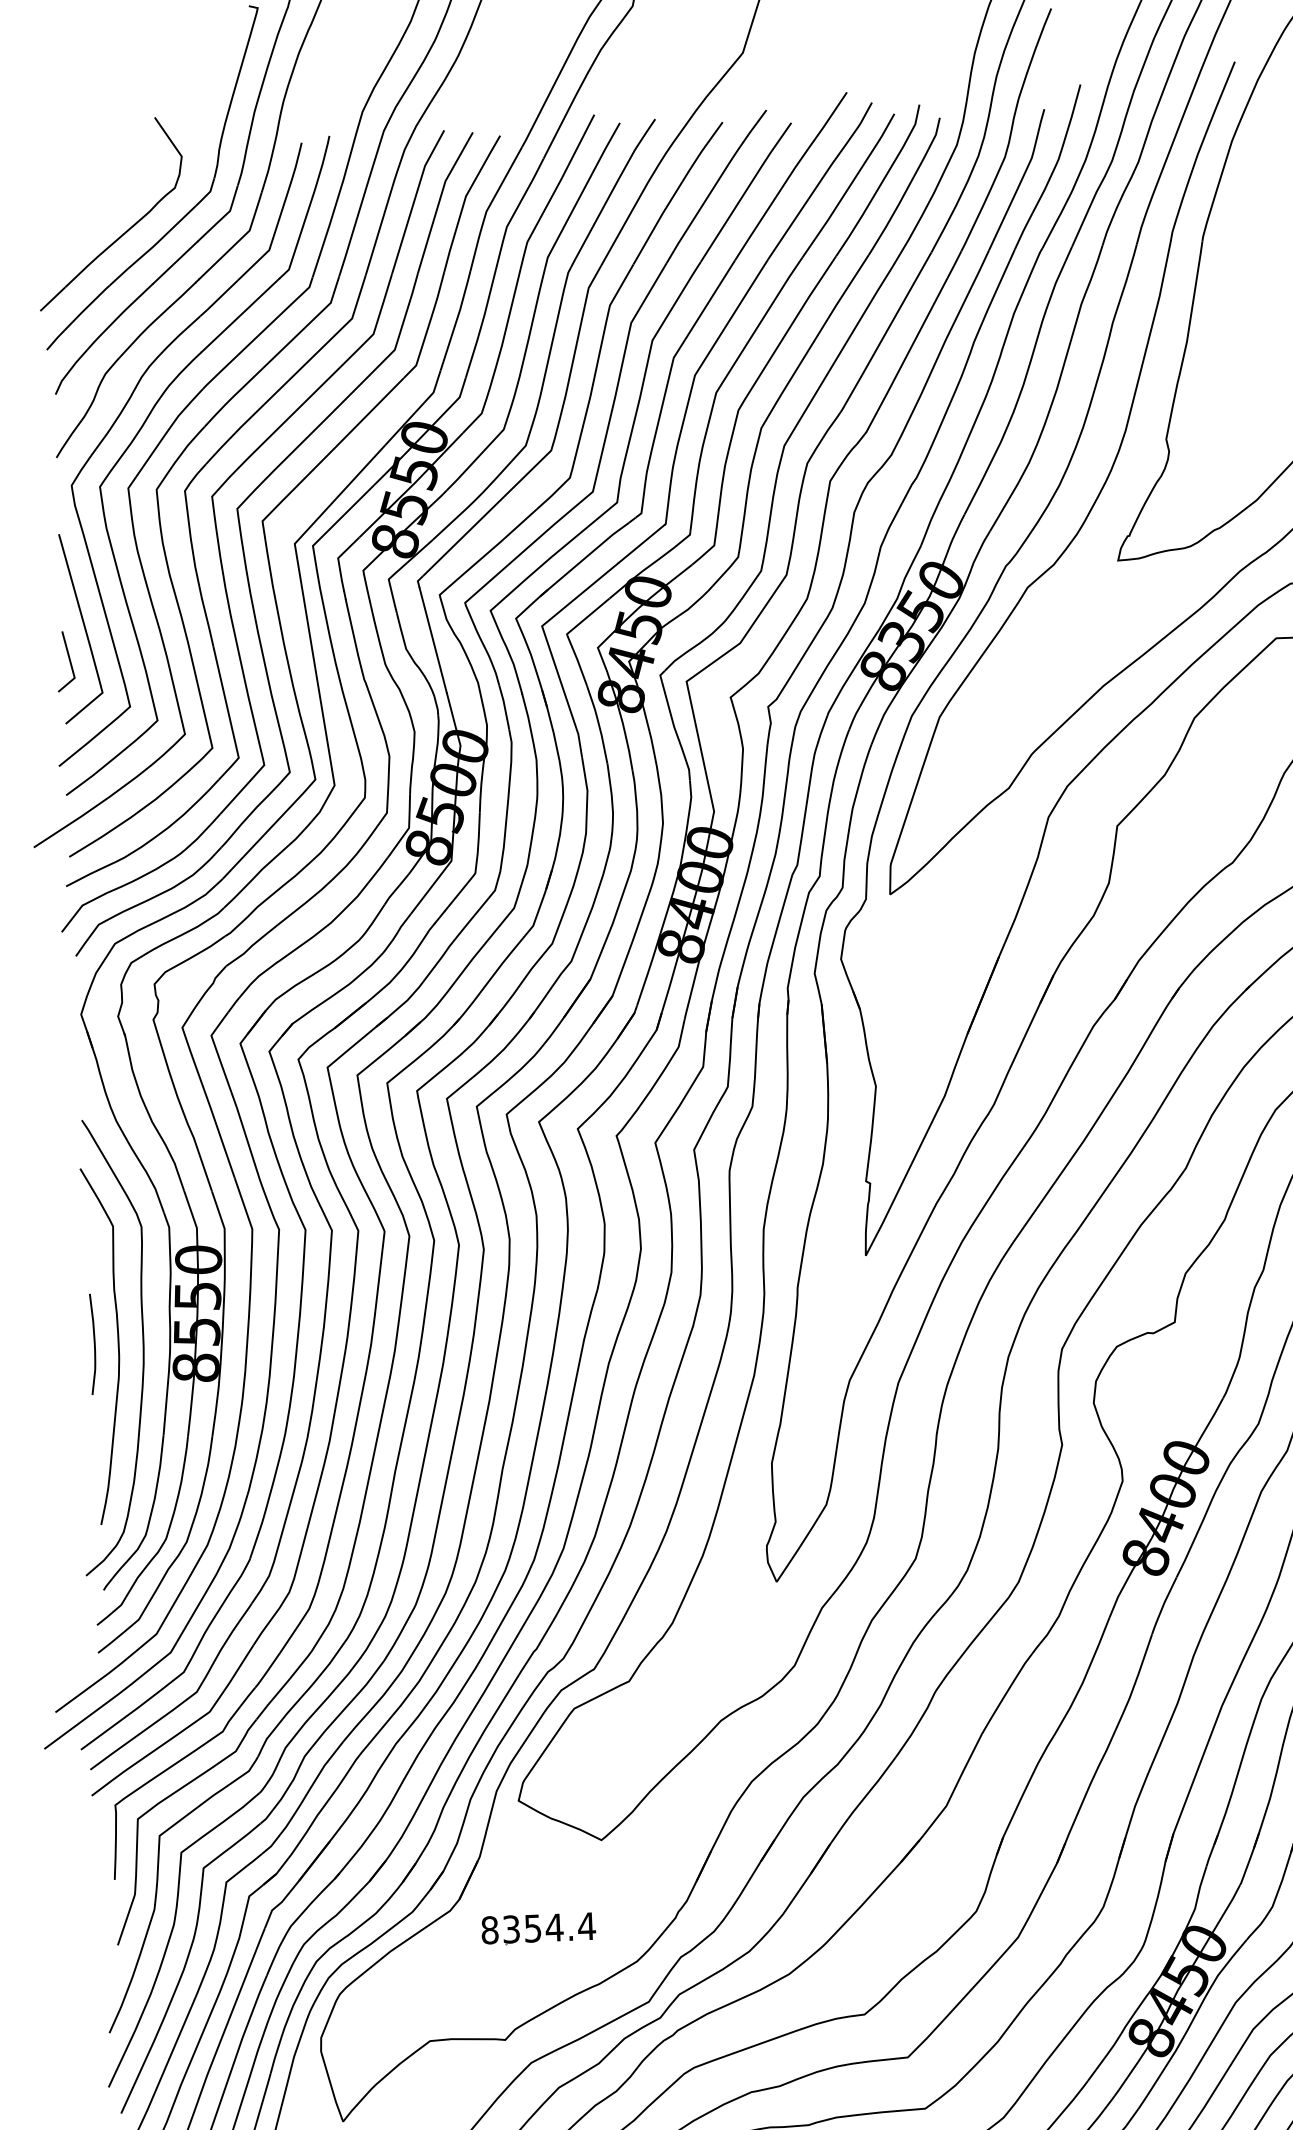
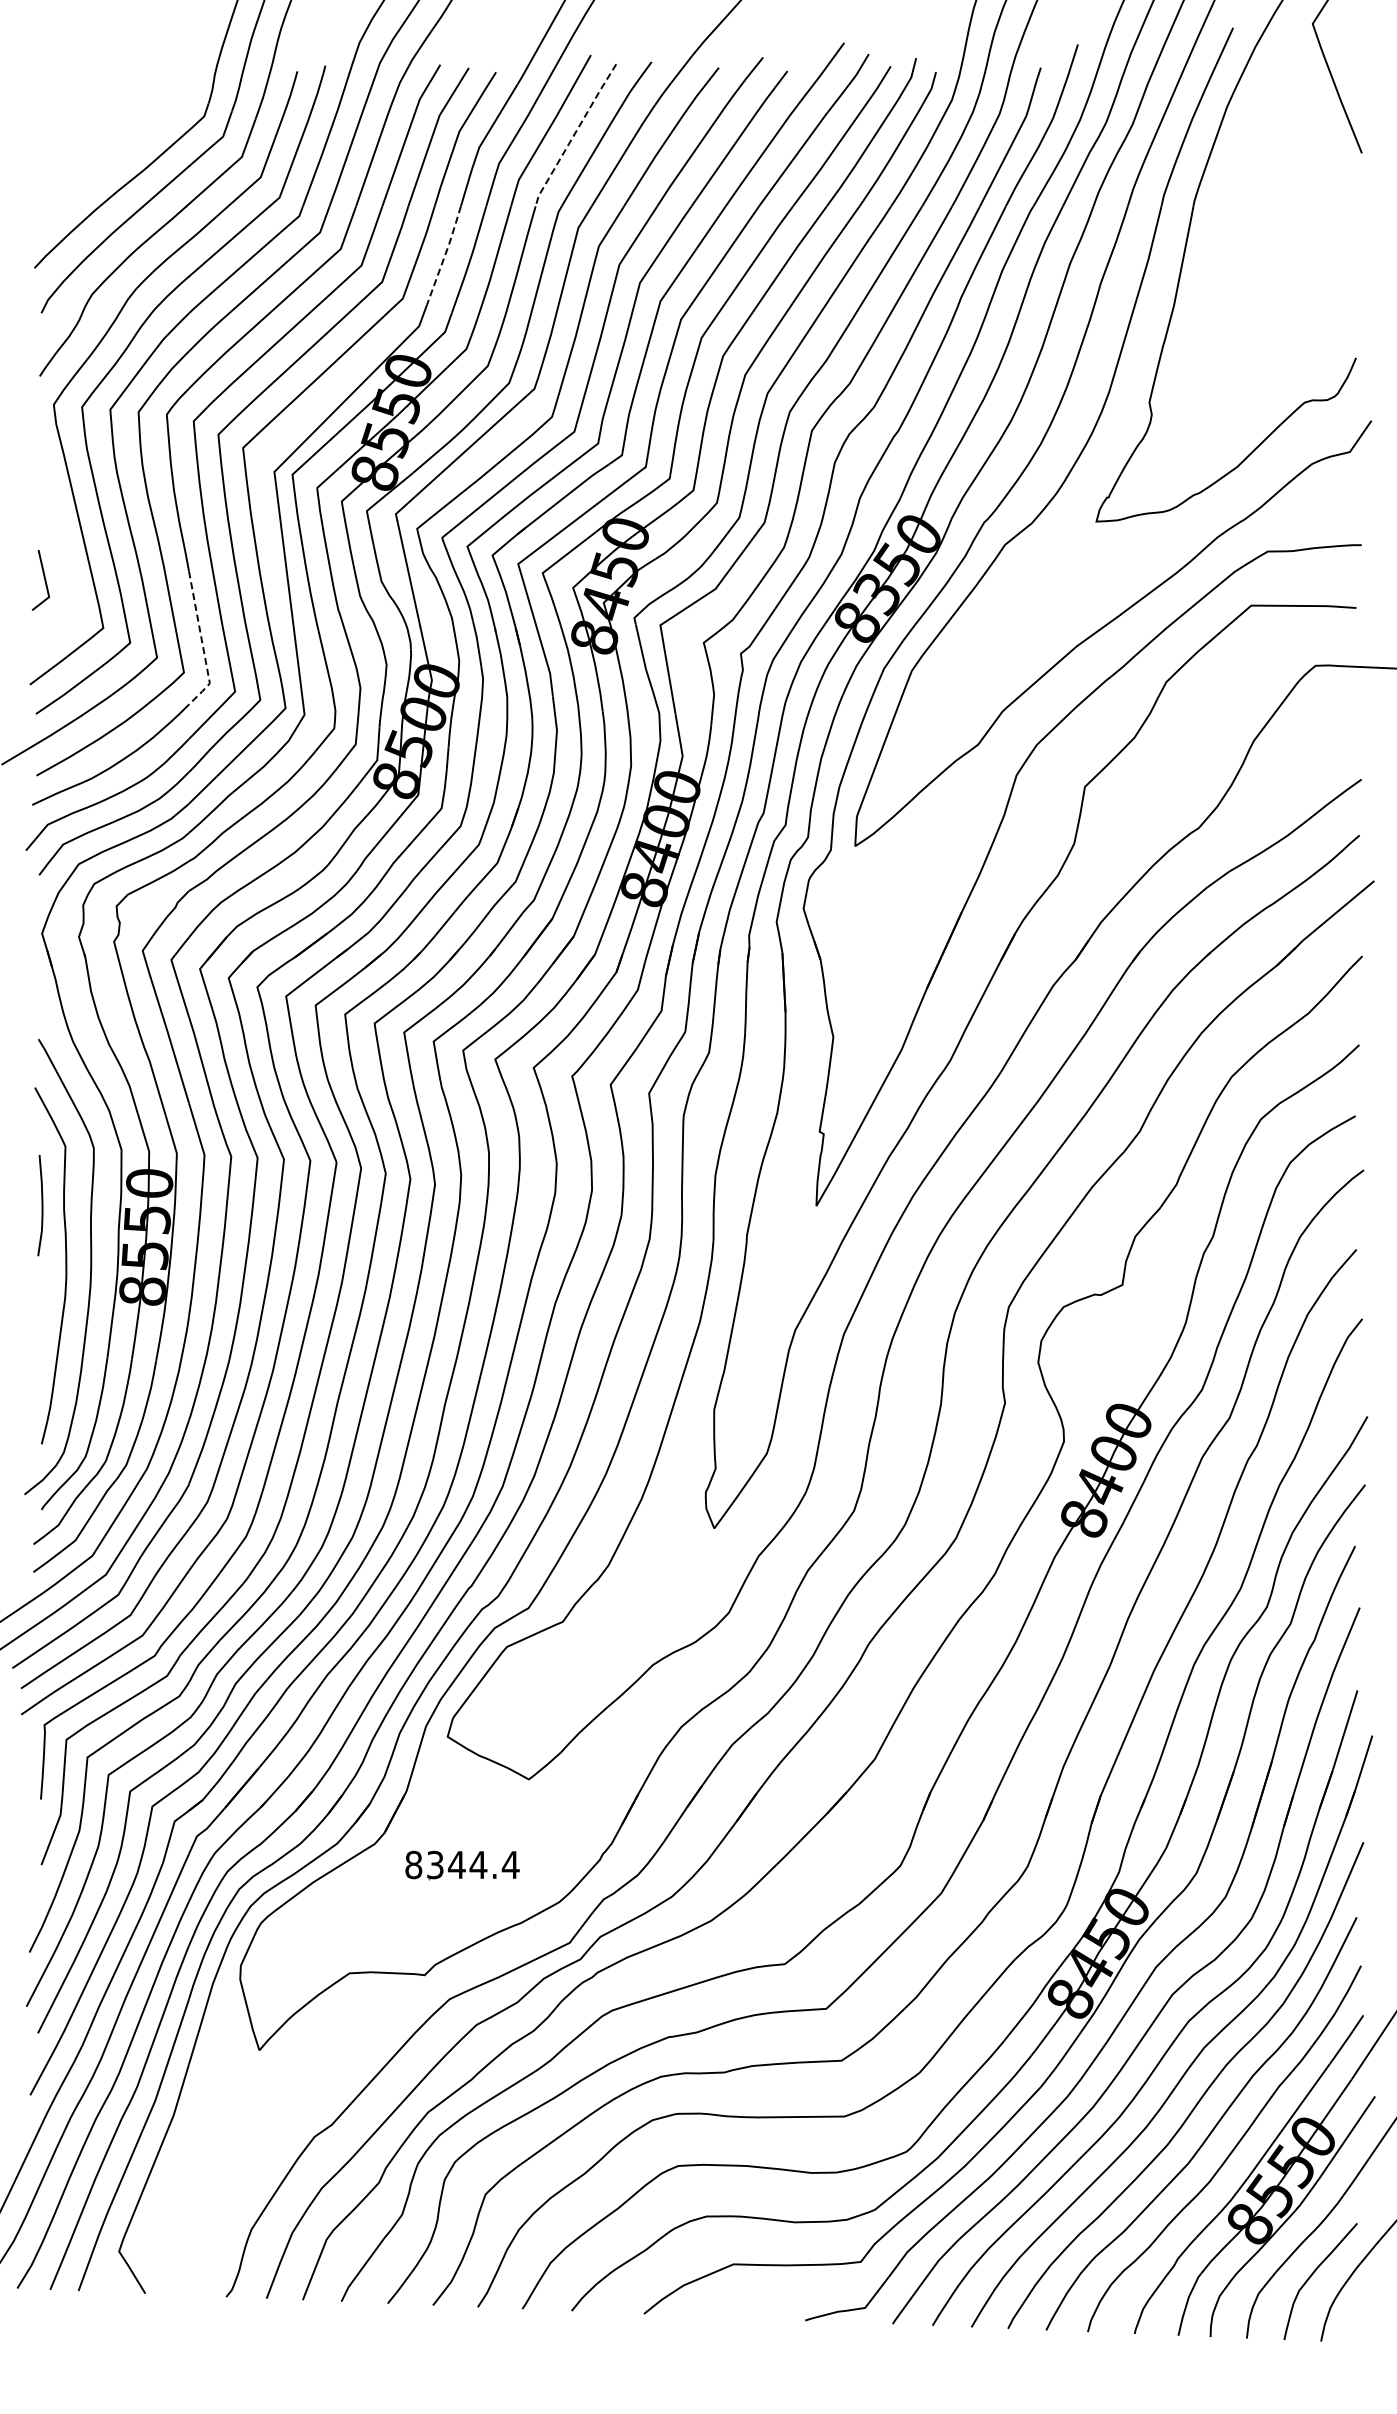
line: (581, 194) -> (574, 134), solid -> dashed
part: (123, 233) -> (115, 154), removed
line: (456, 319) -> (445, 254), solid -> dashed
line: (84, 628) -> (60, 547), removed
line: (229, 719) -> (202, 644), solid -> dashed
curve: (93, 1344) -> (41, 1205), moved
text: (532, 1929) -> (456, 1865), 8354.4 -> 8344.4

